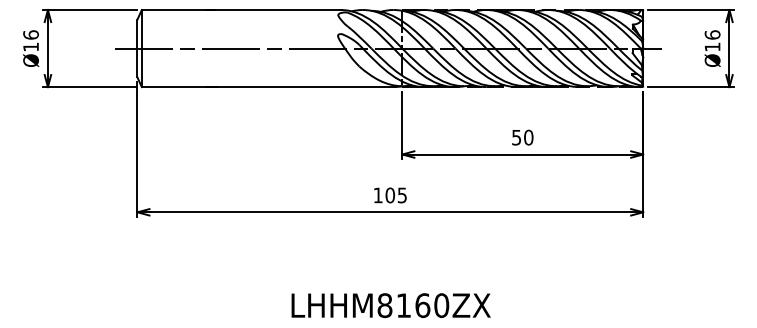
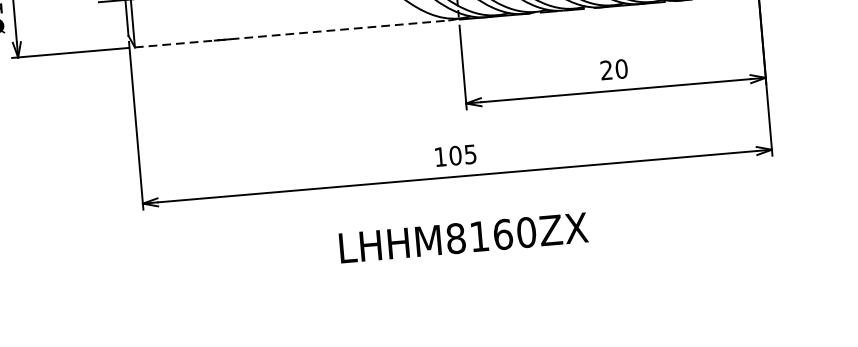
line: (267, 87) -> (291, 34), solid -> dashed
text: (516, 137) -> (606, 70), 50 -> 20
text: (390, 305) -> (462, 237), moved

